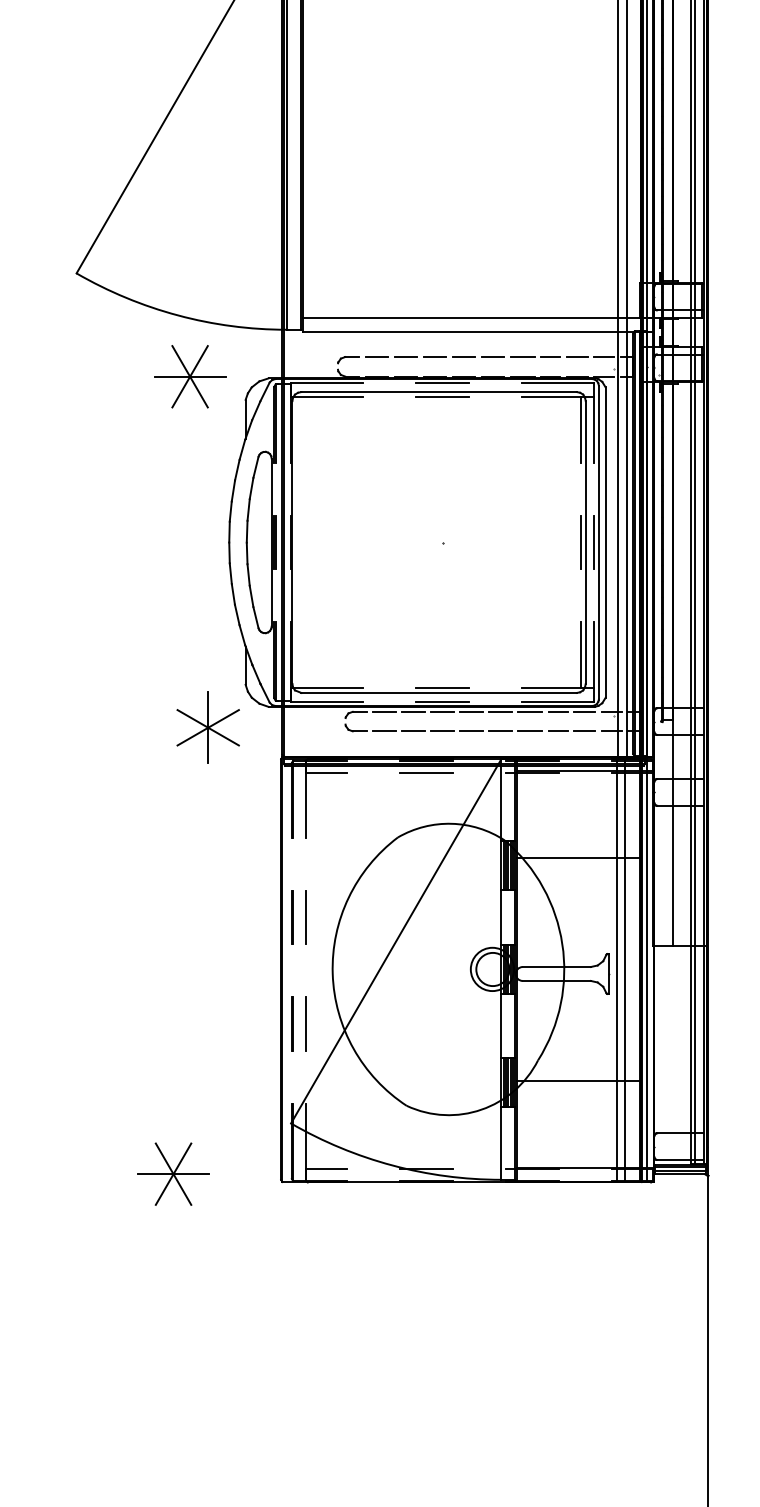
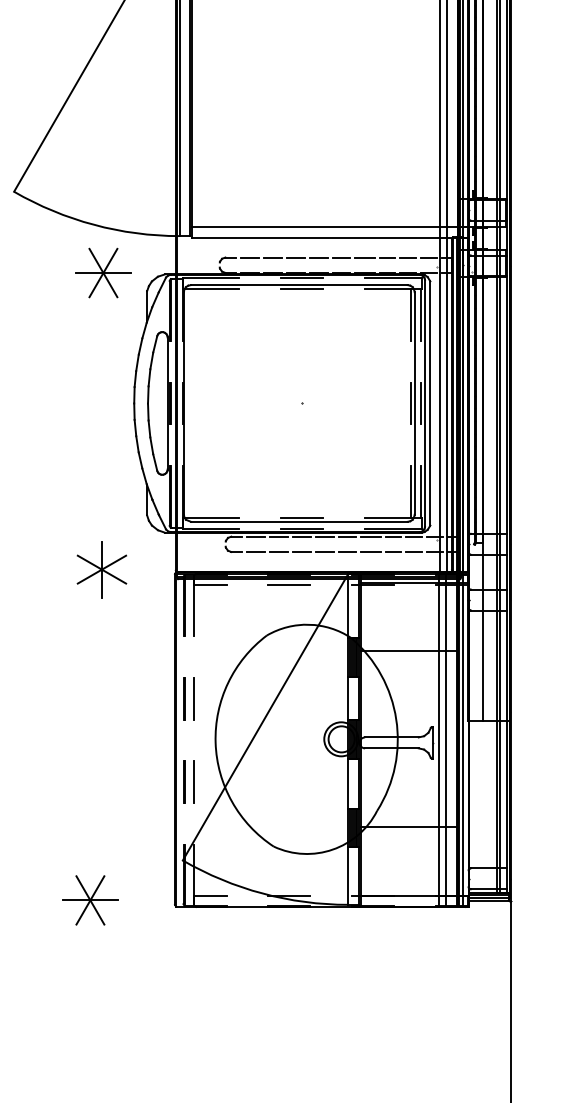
part: (207, 727) -> (101, 569), moved

